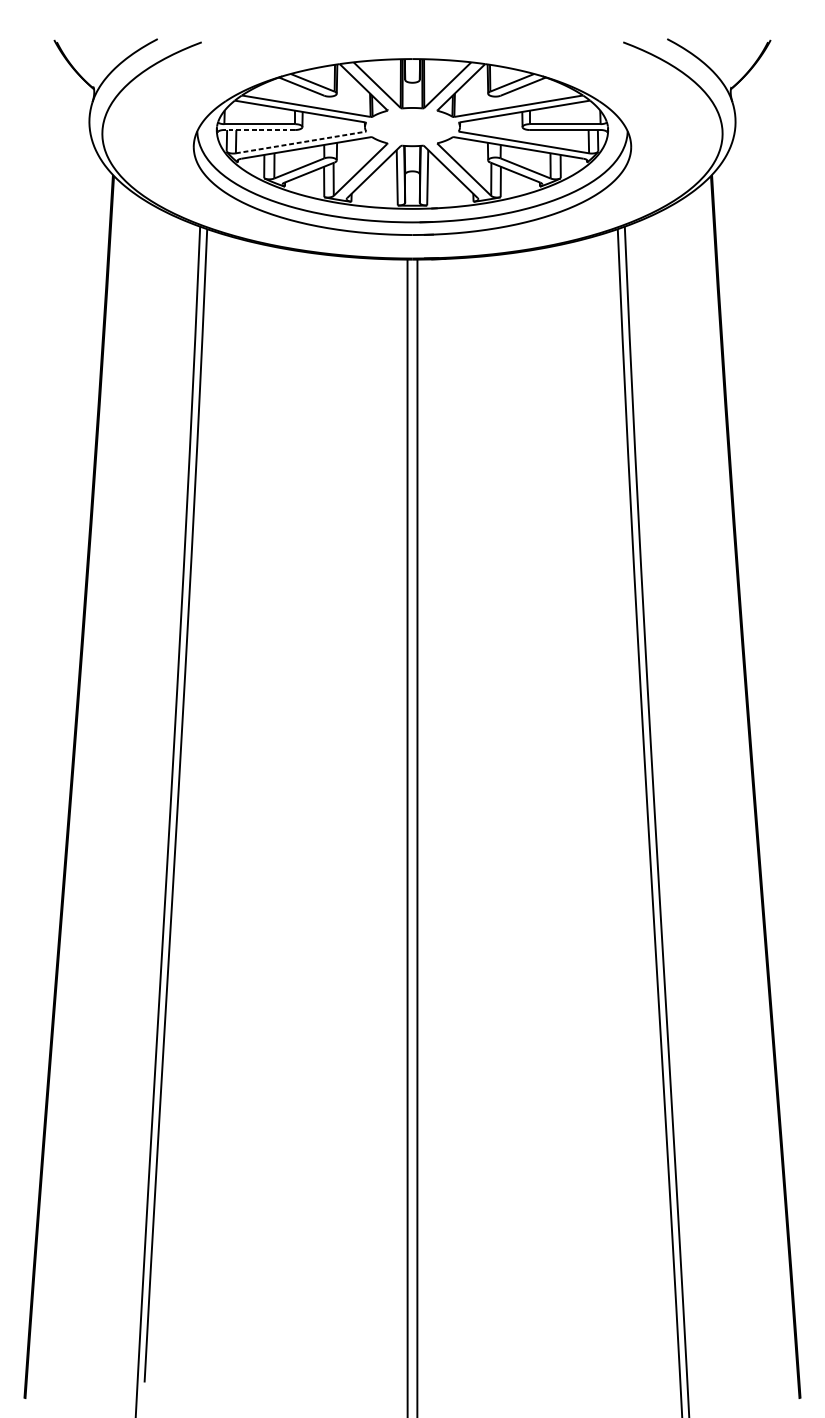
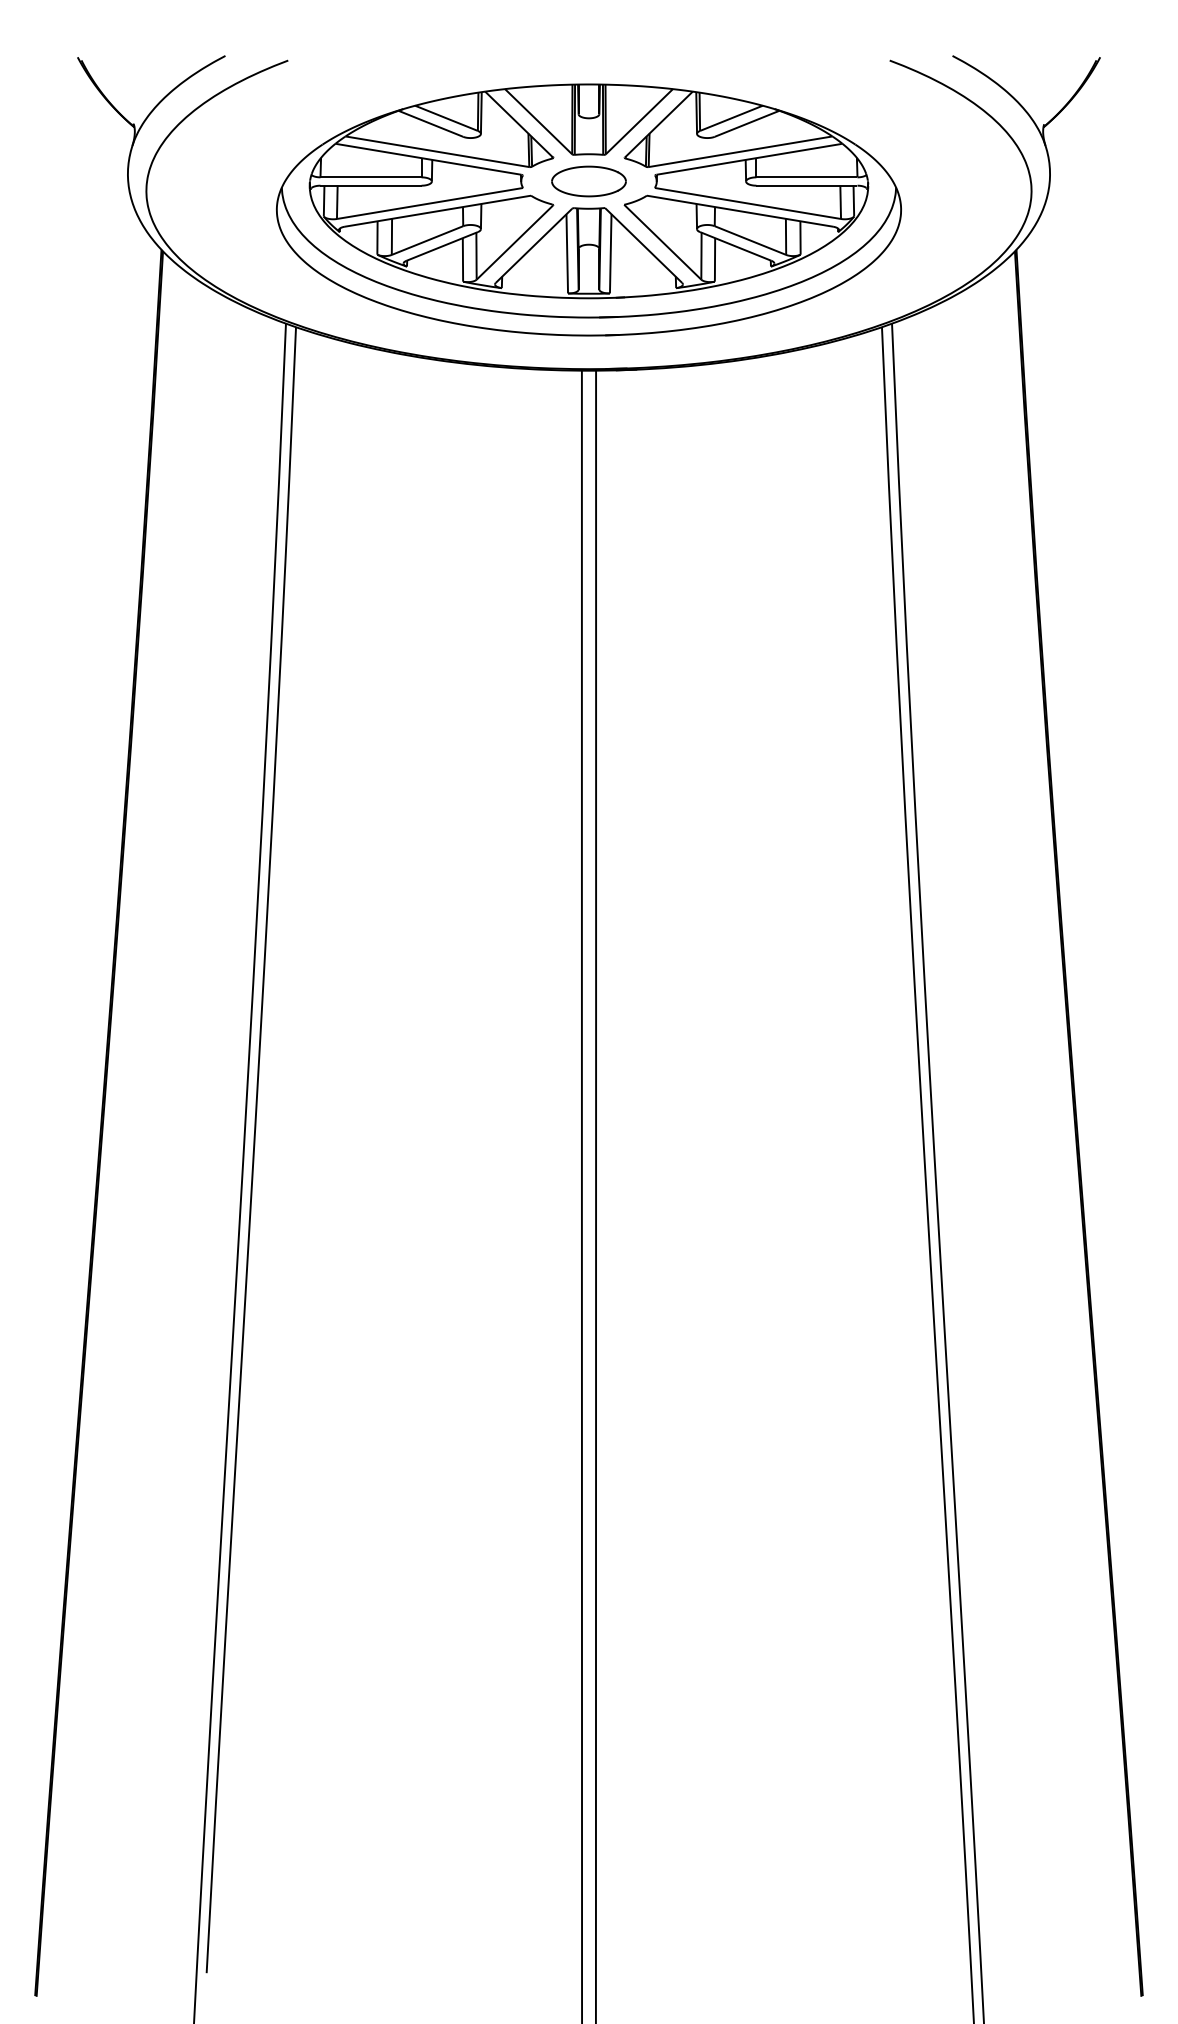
part: (412, 127) -> (588, 181), added
line: (260, 129) -> (371, 185), dashed -> solid
line: (301, 142) -> (430, 203), dashed -> solid

